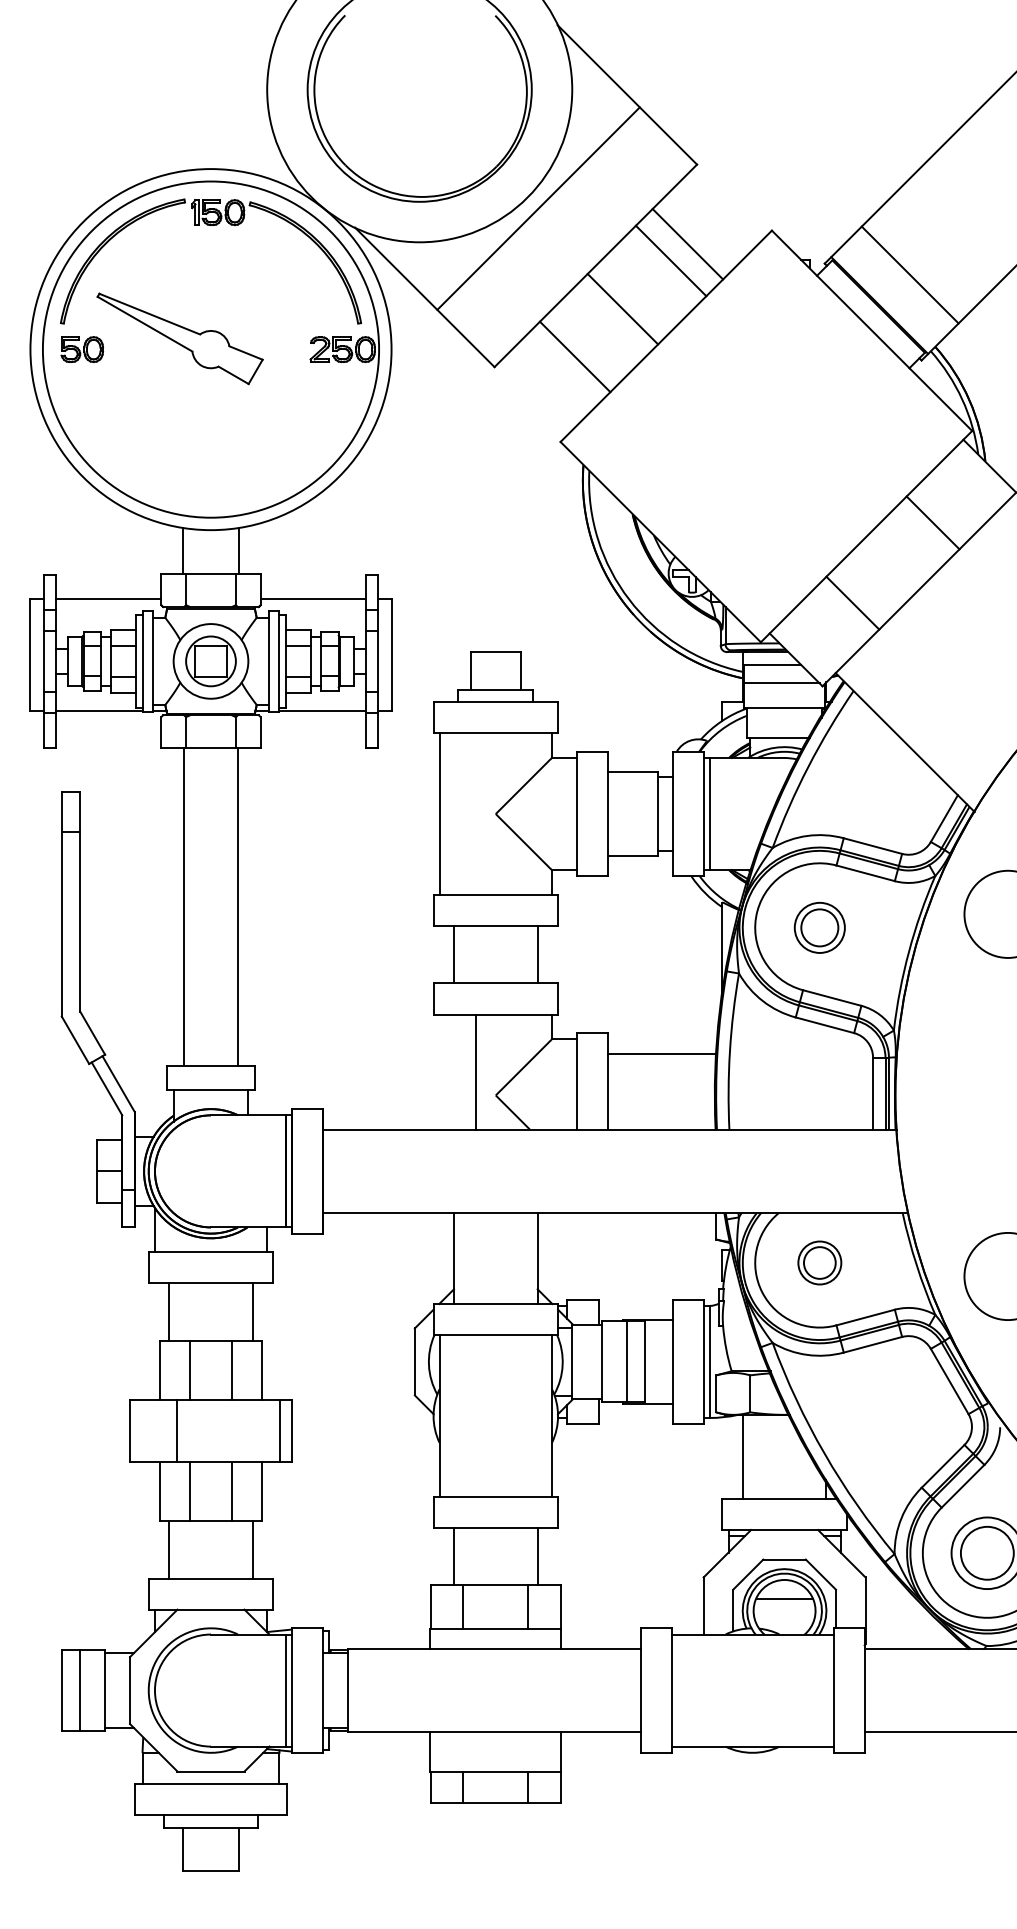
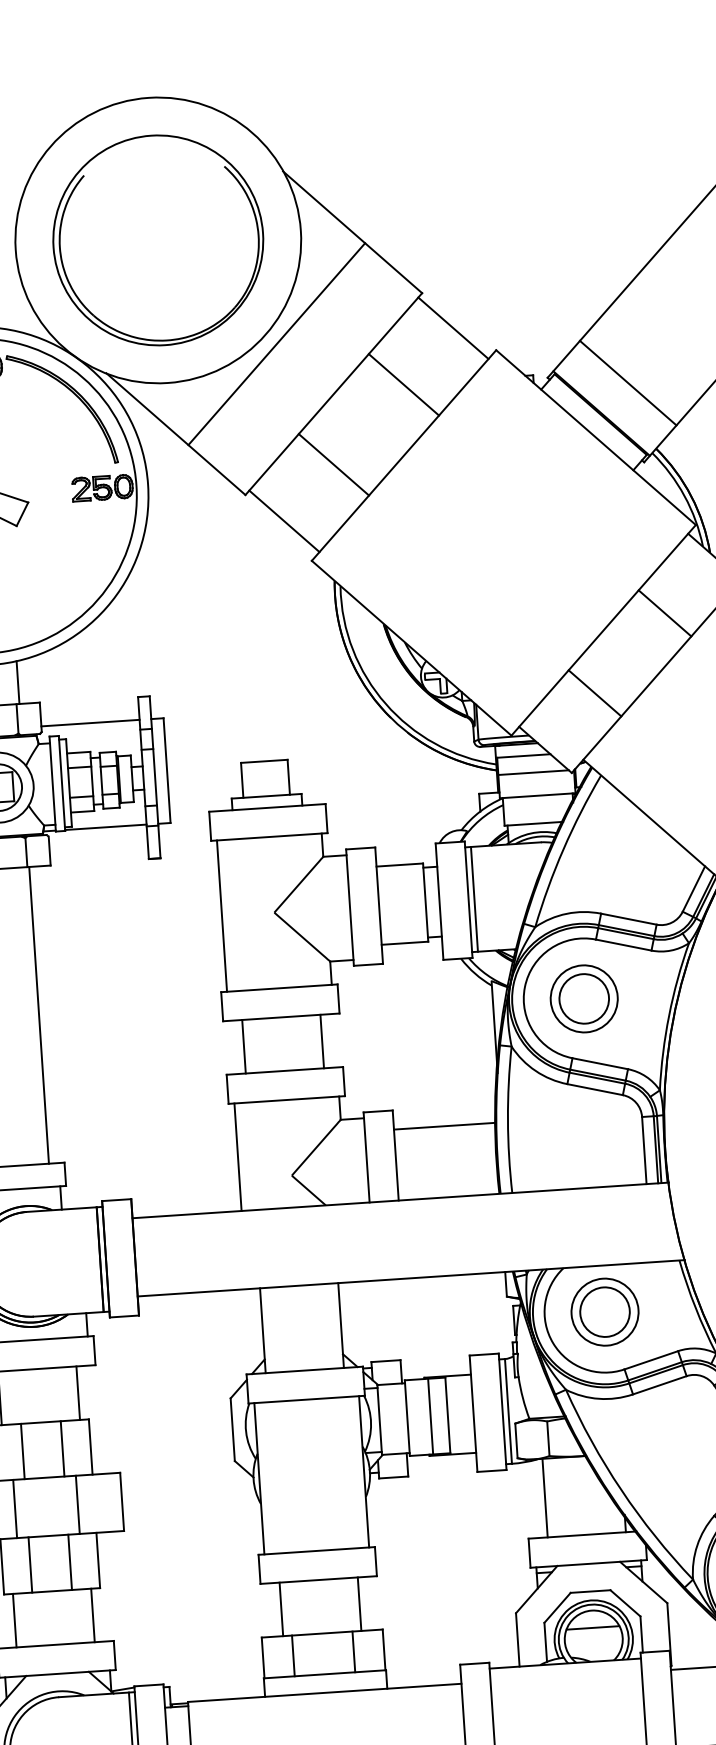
line: (687, 244) -> (453, 328), moved
line: (622, 308) -> (333, 464), moved
line: (574, 356) -> (283, 520), moved
part: (819, 927) -> (583, 998), size x1.43
line: (475, 1071) -> (237, 1156), moved
part: (819, 1262) -> (604, 1311), size x1.67
line: (279, 1430) -> (77, 1504), moved

